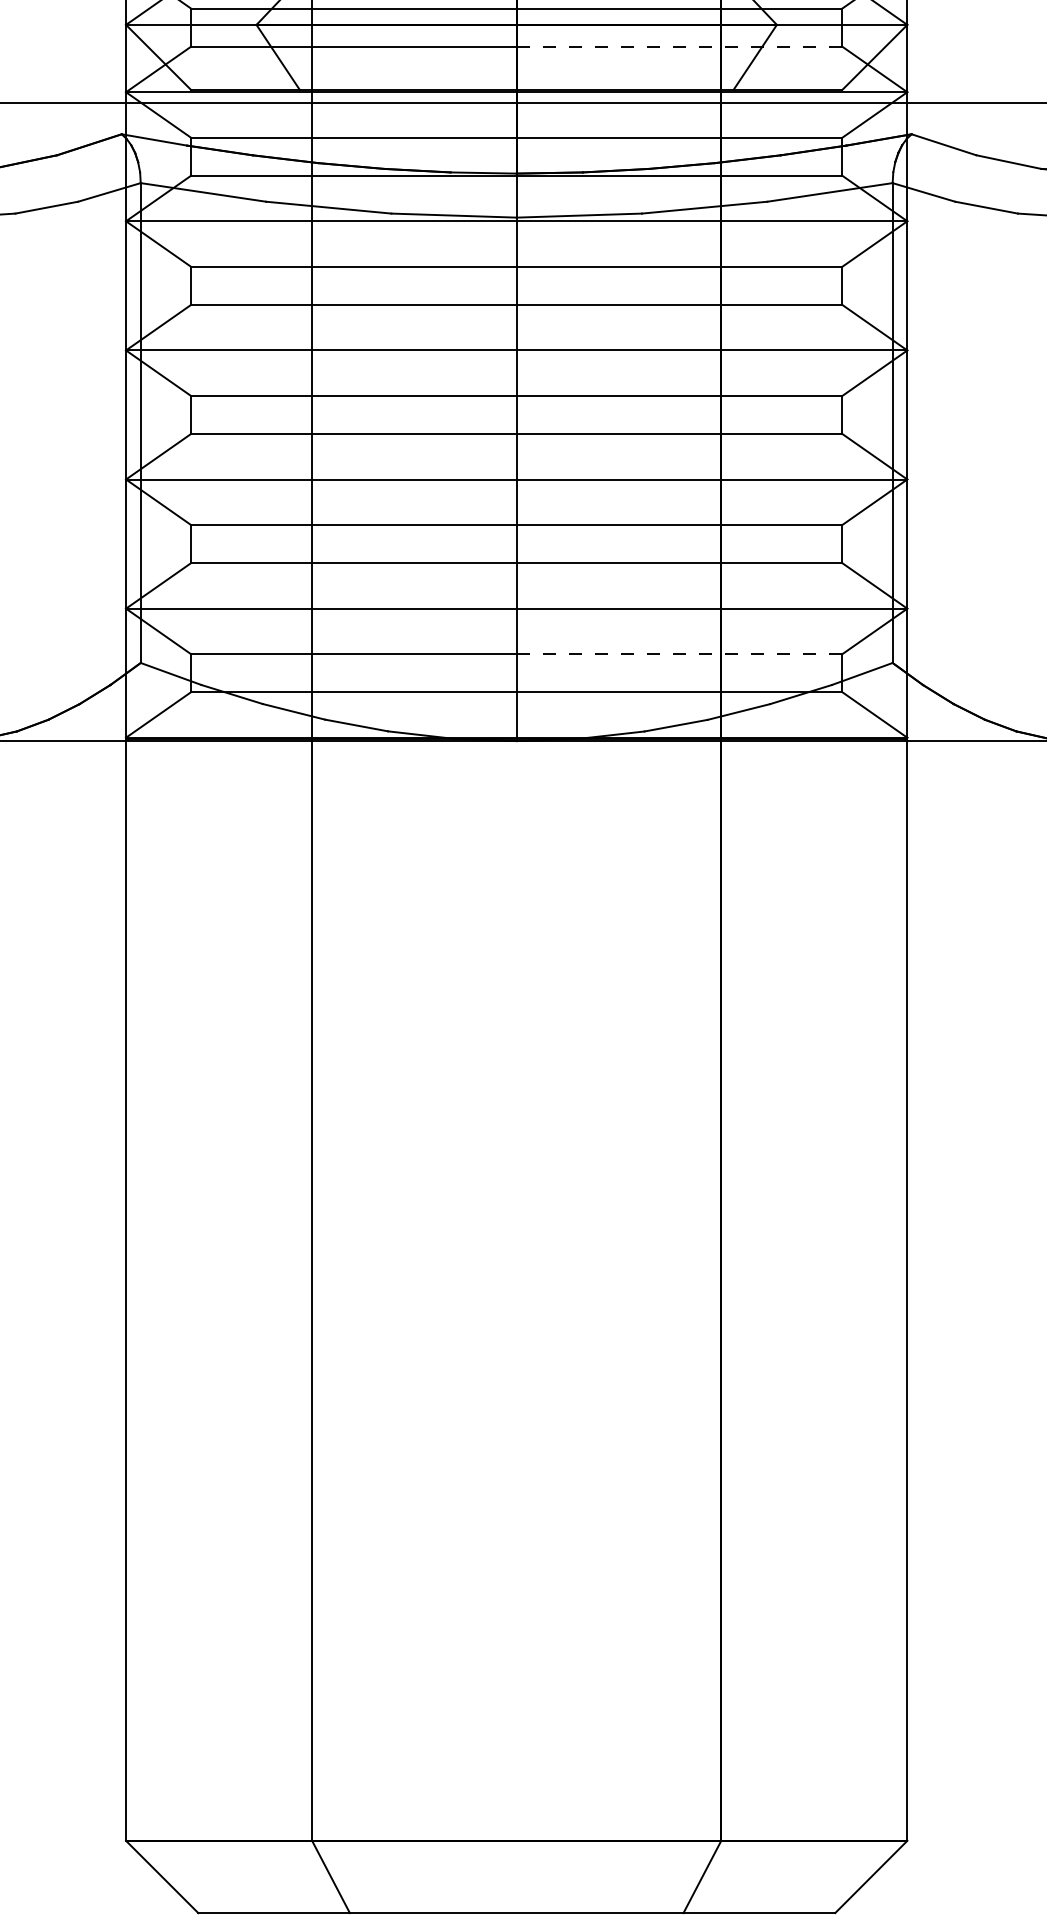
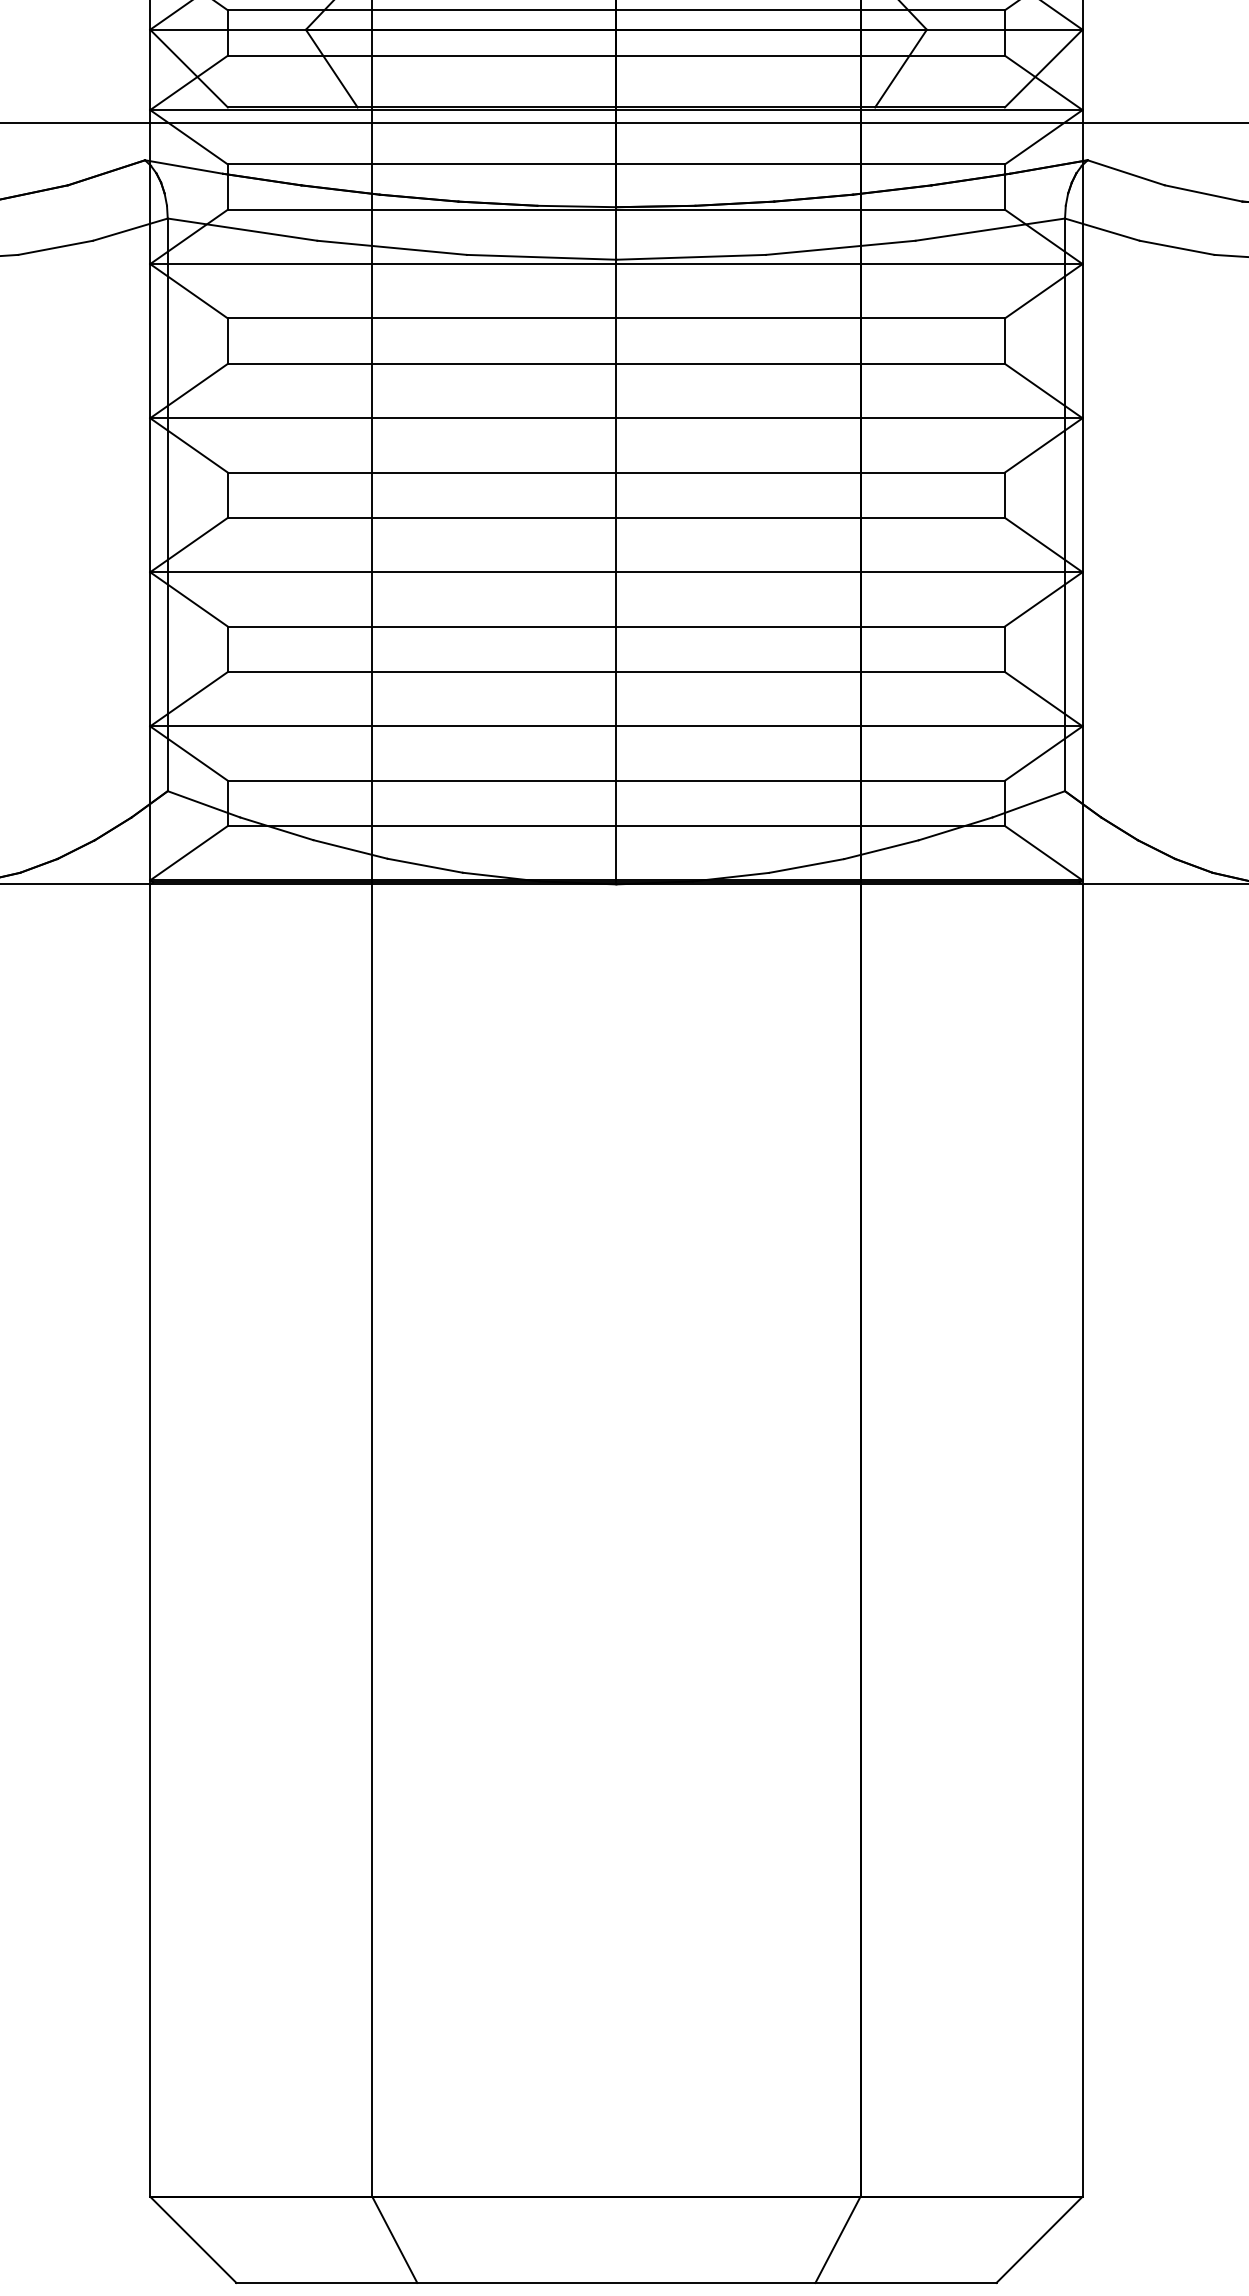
line: (679, 46) -> (810, 55), dashed -> solid
line: (679, 654) -> (810, 780), dashed -> solid

